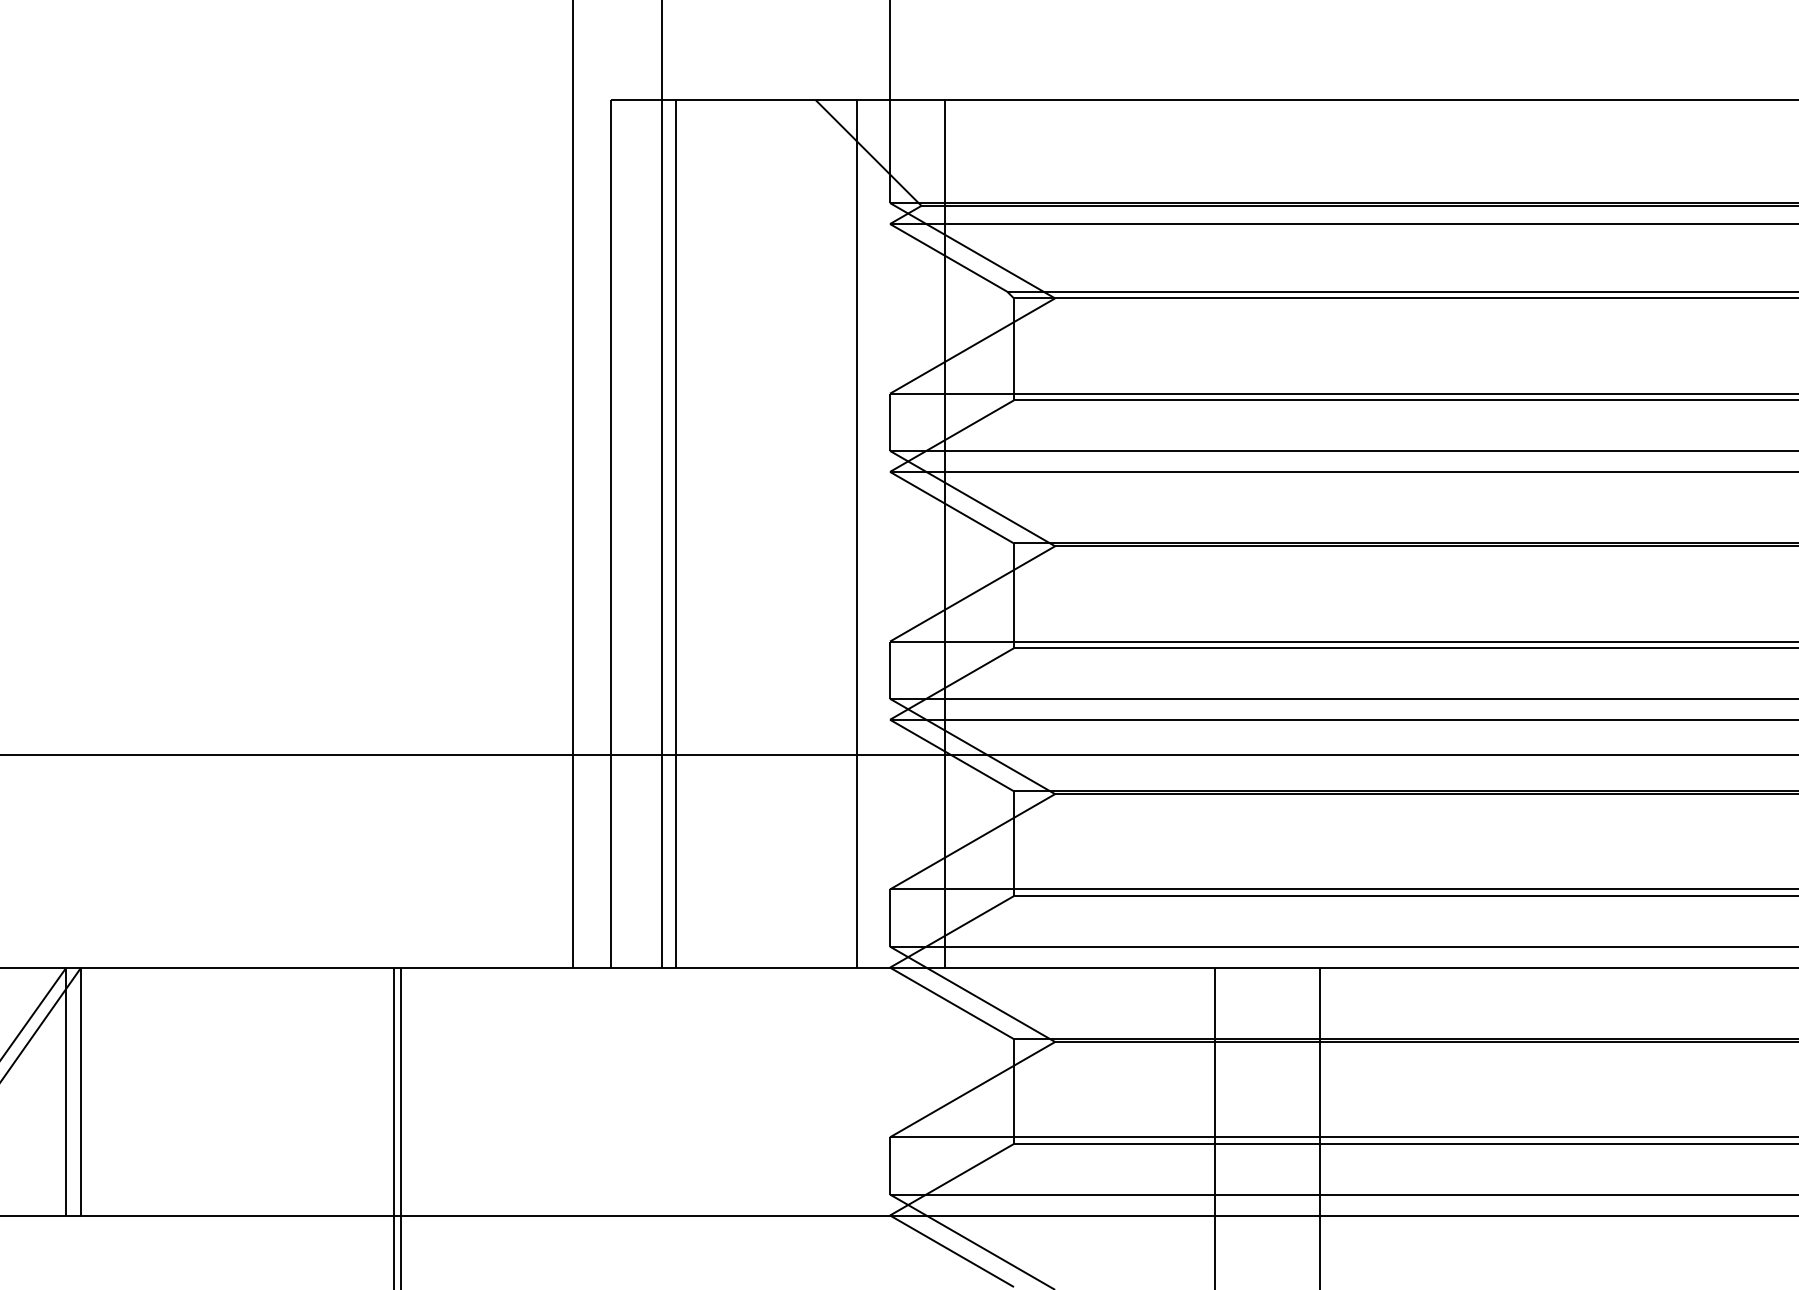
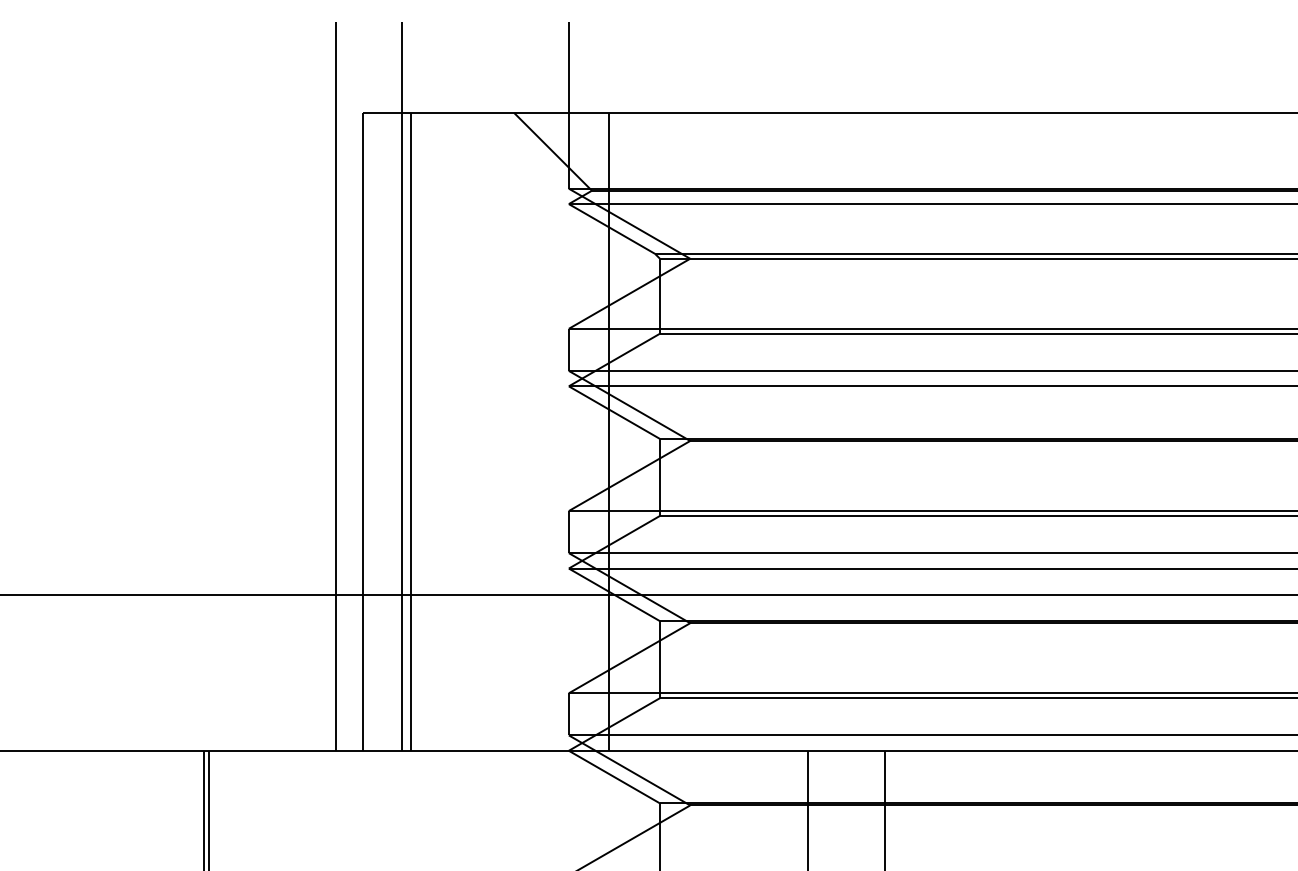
line: (857, 533) -> (544, 431), removed

